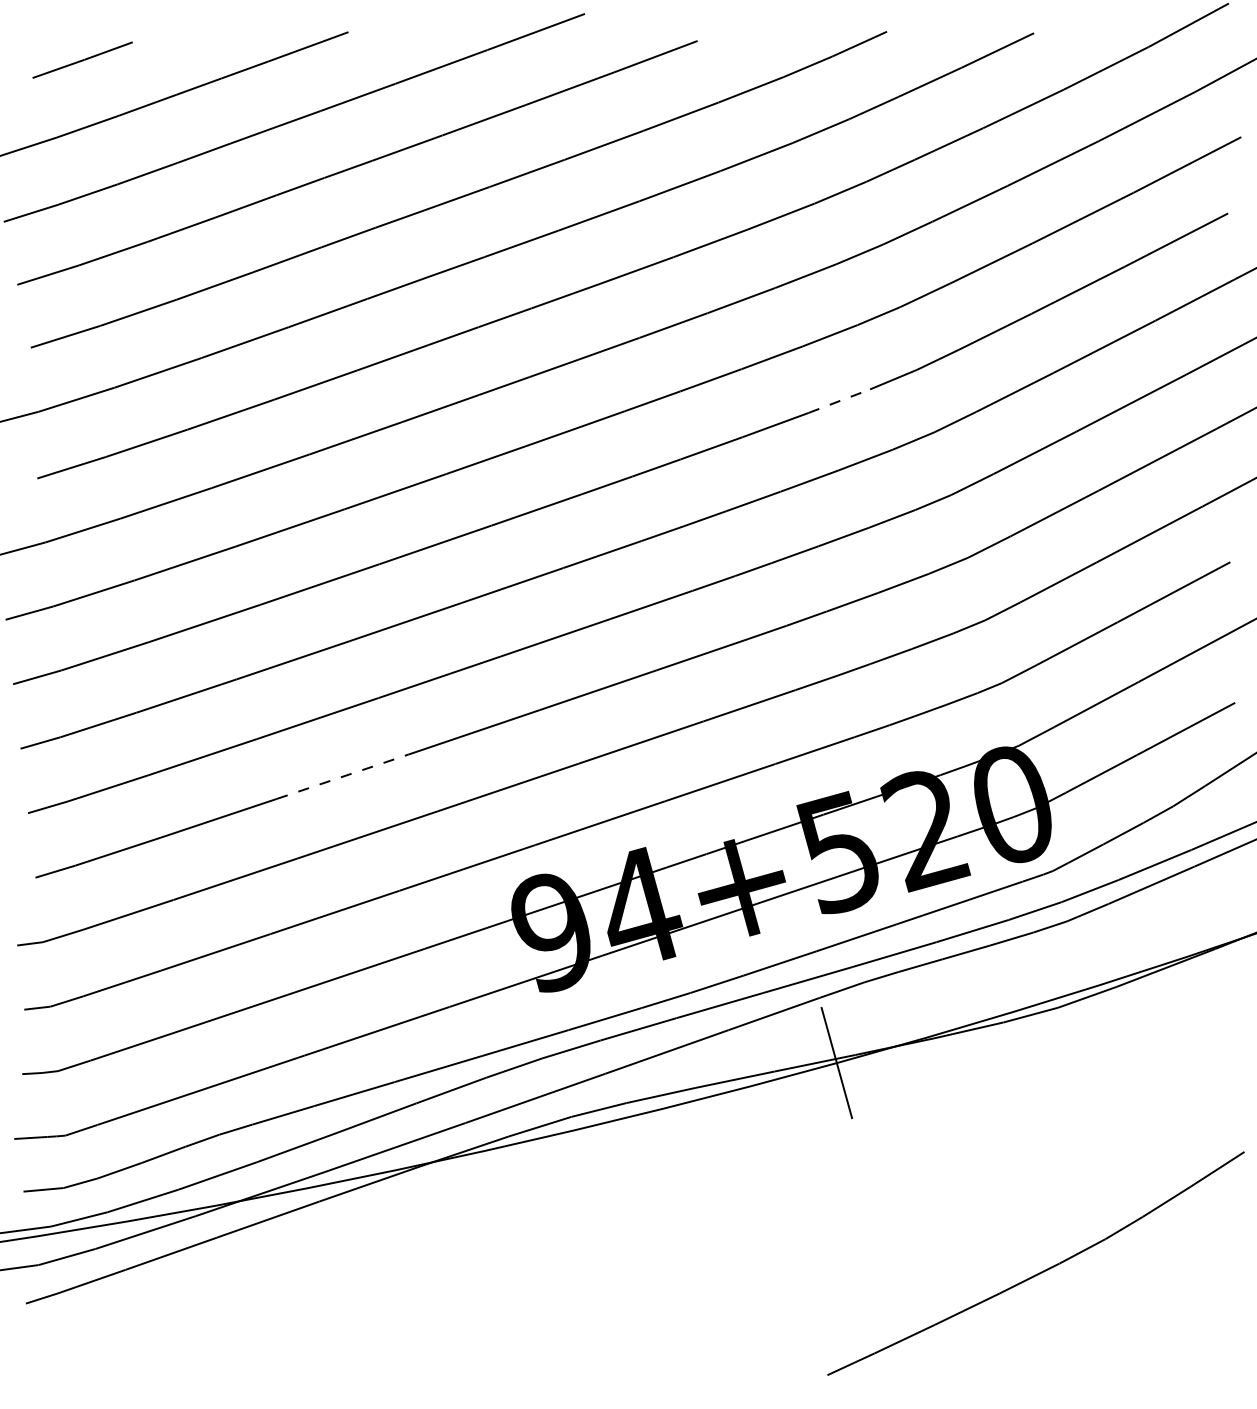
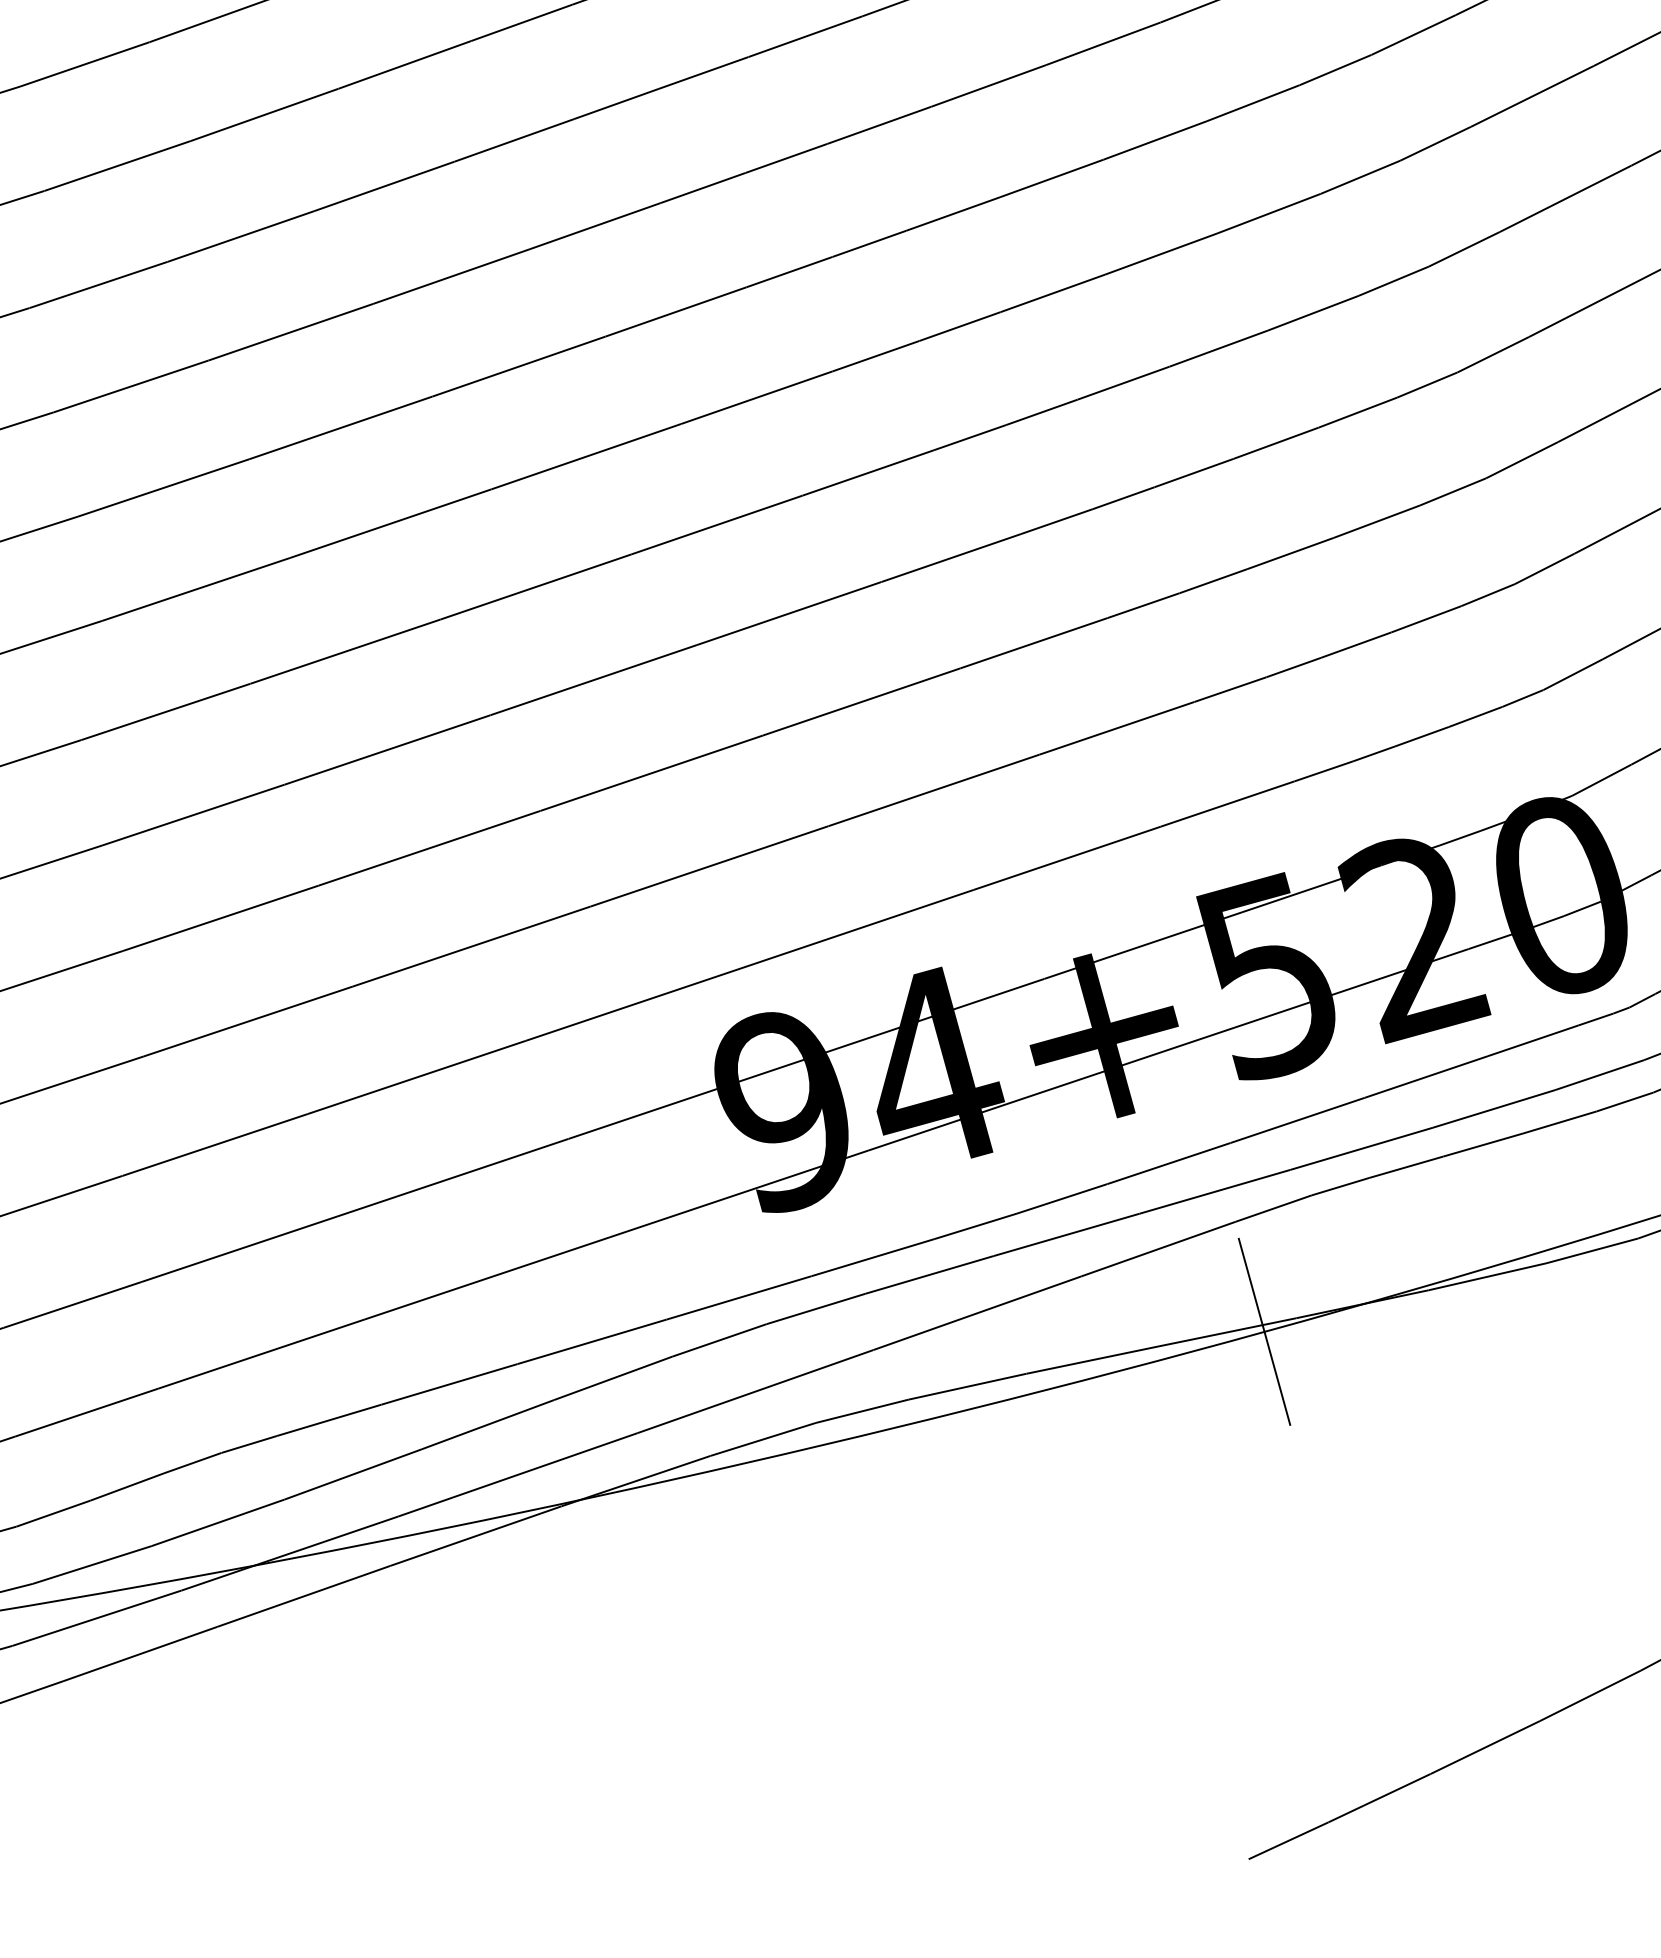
line: (839, 401) -> (1269, 214), dashed -> solid
line: (343, 776) -> (431, 847), dashed -> solid

